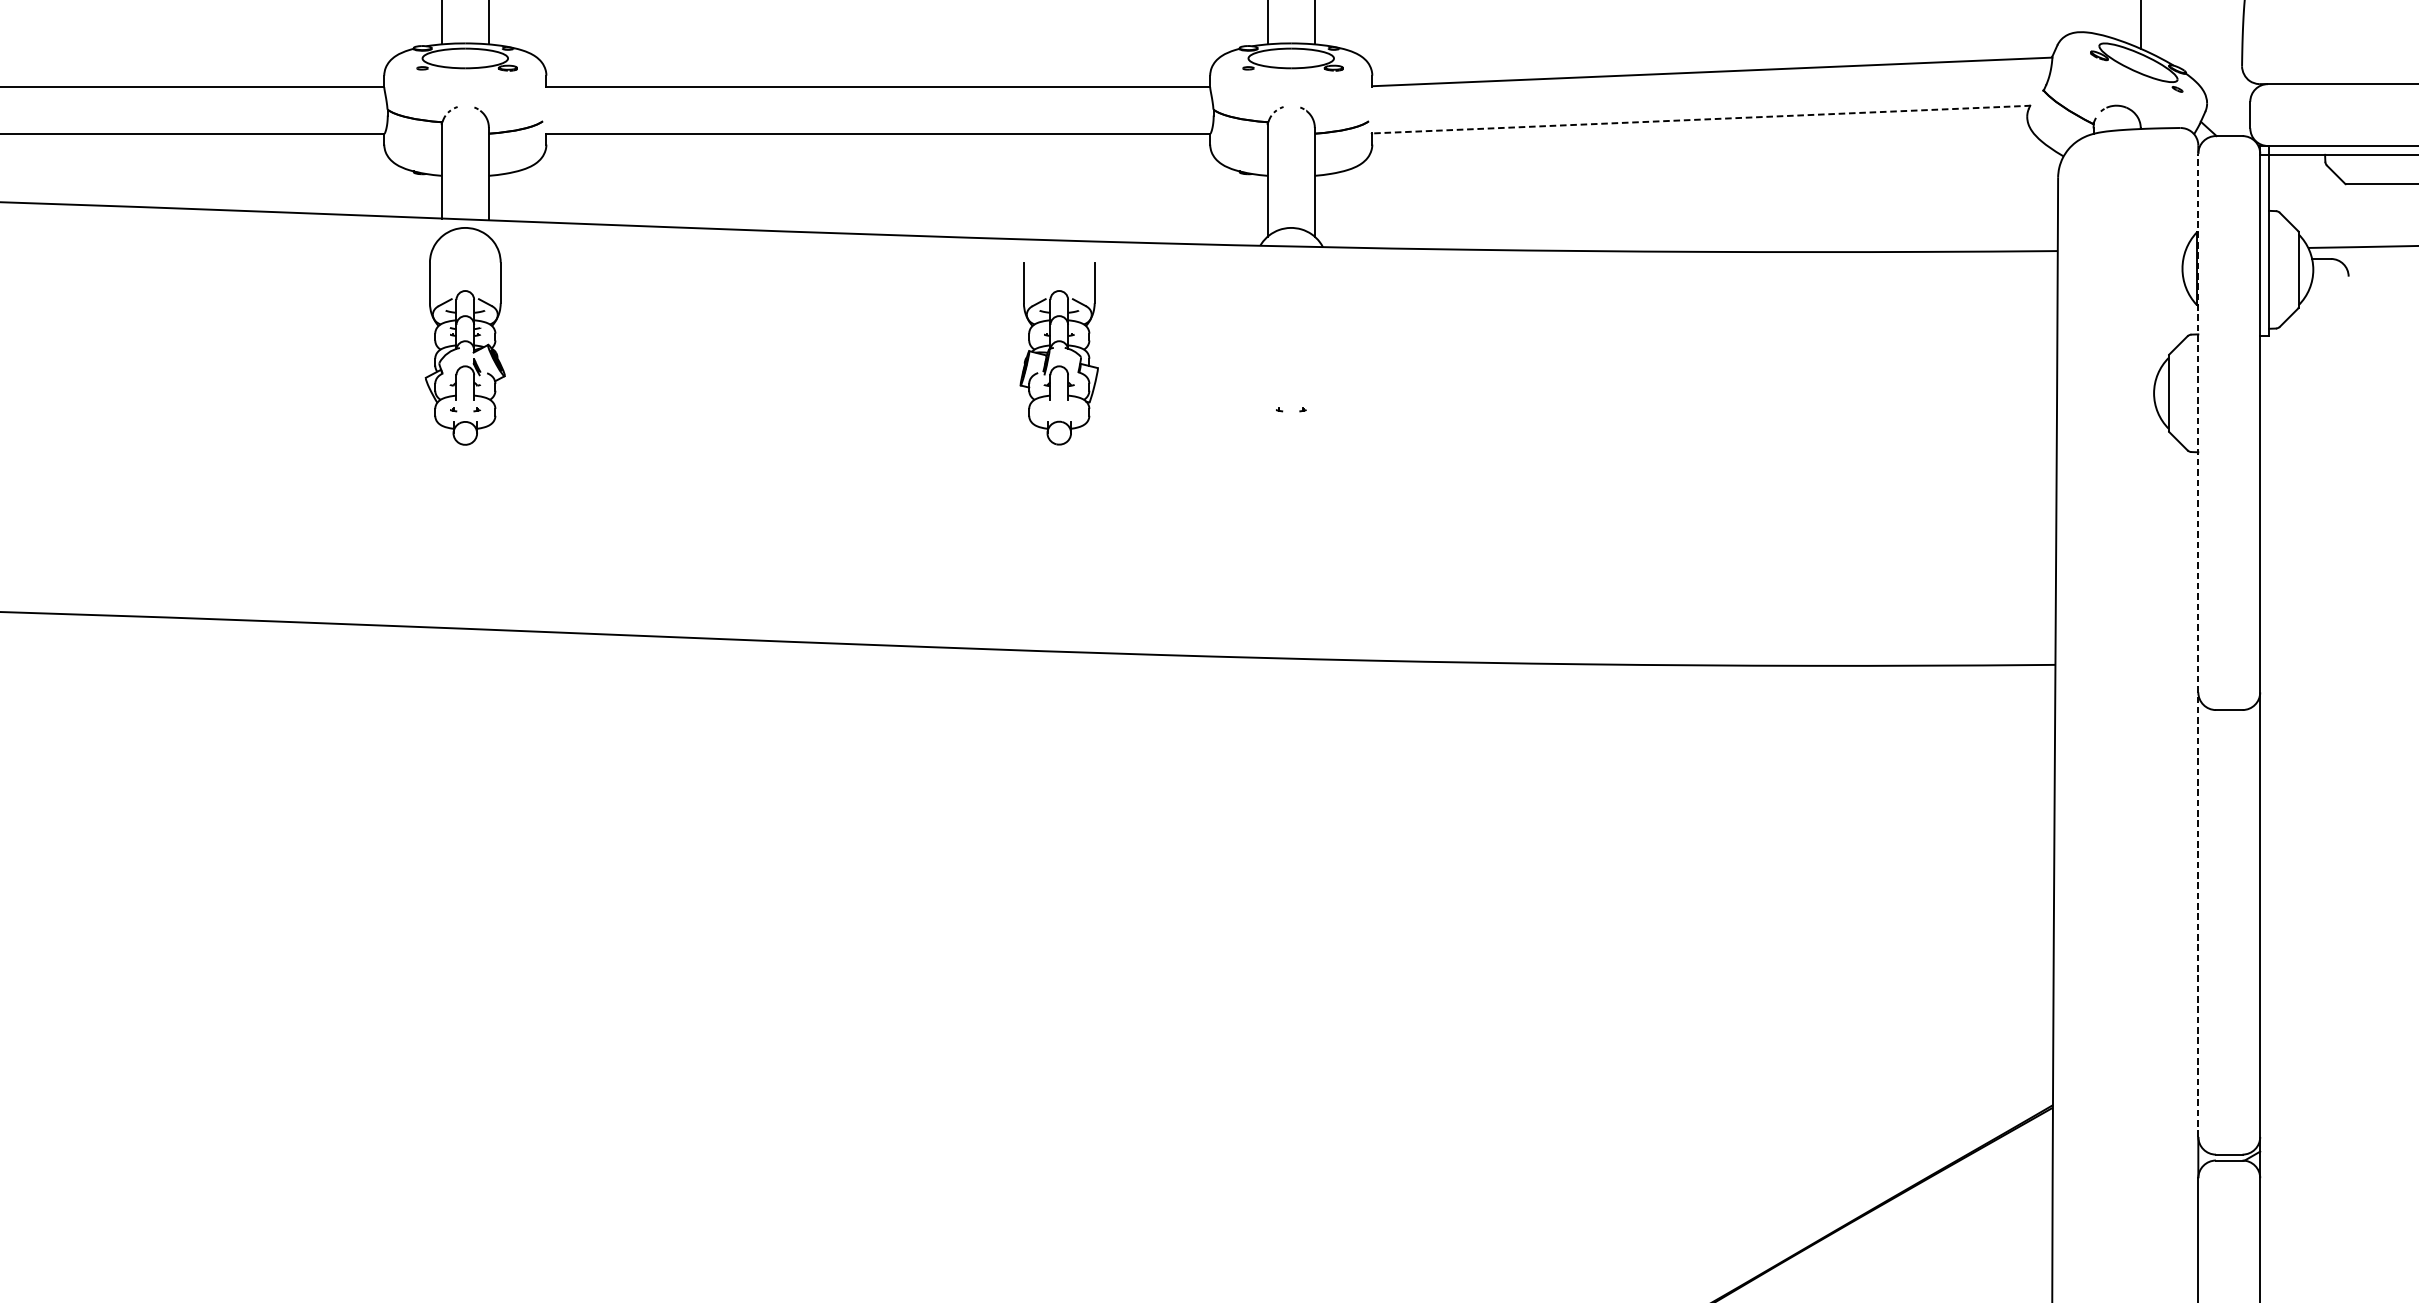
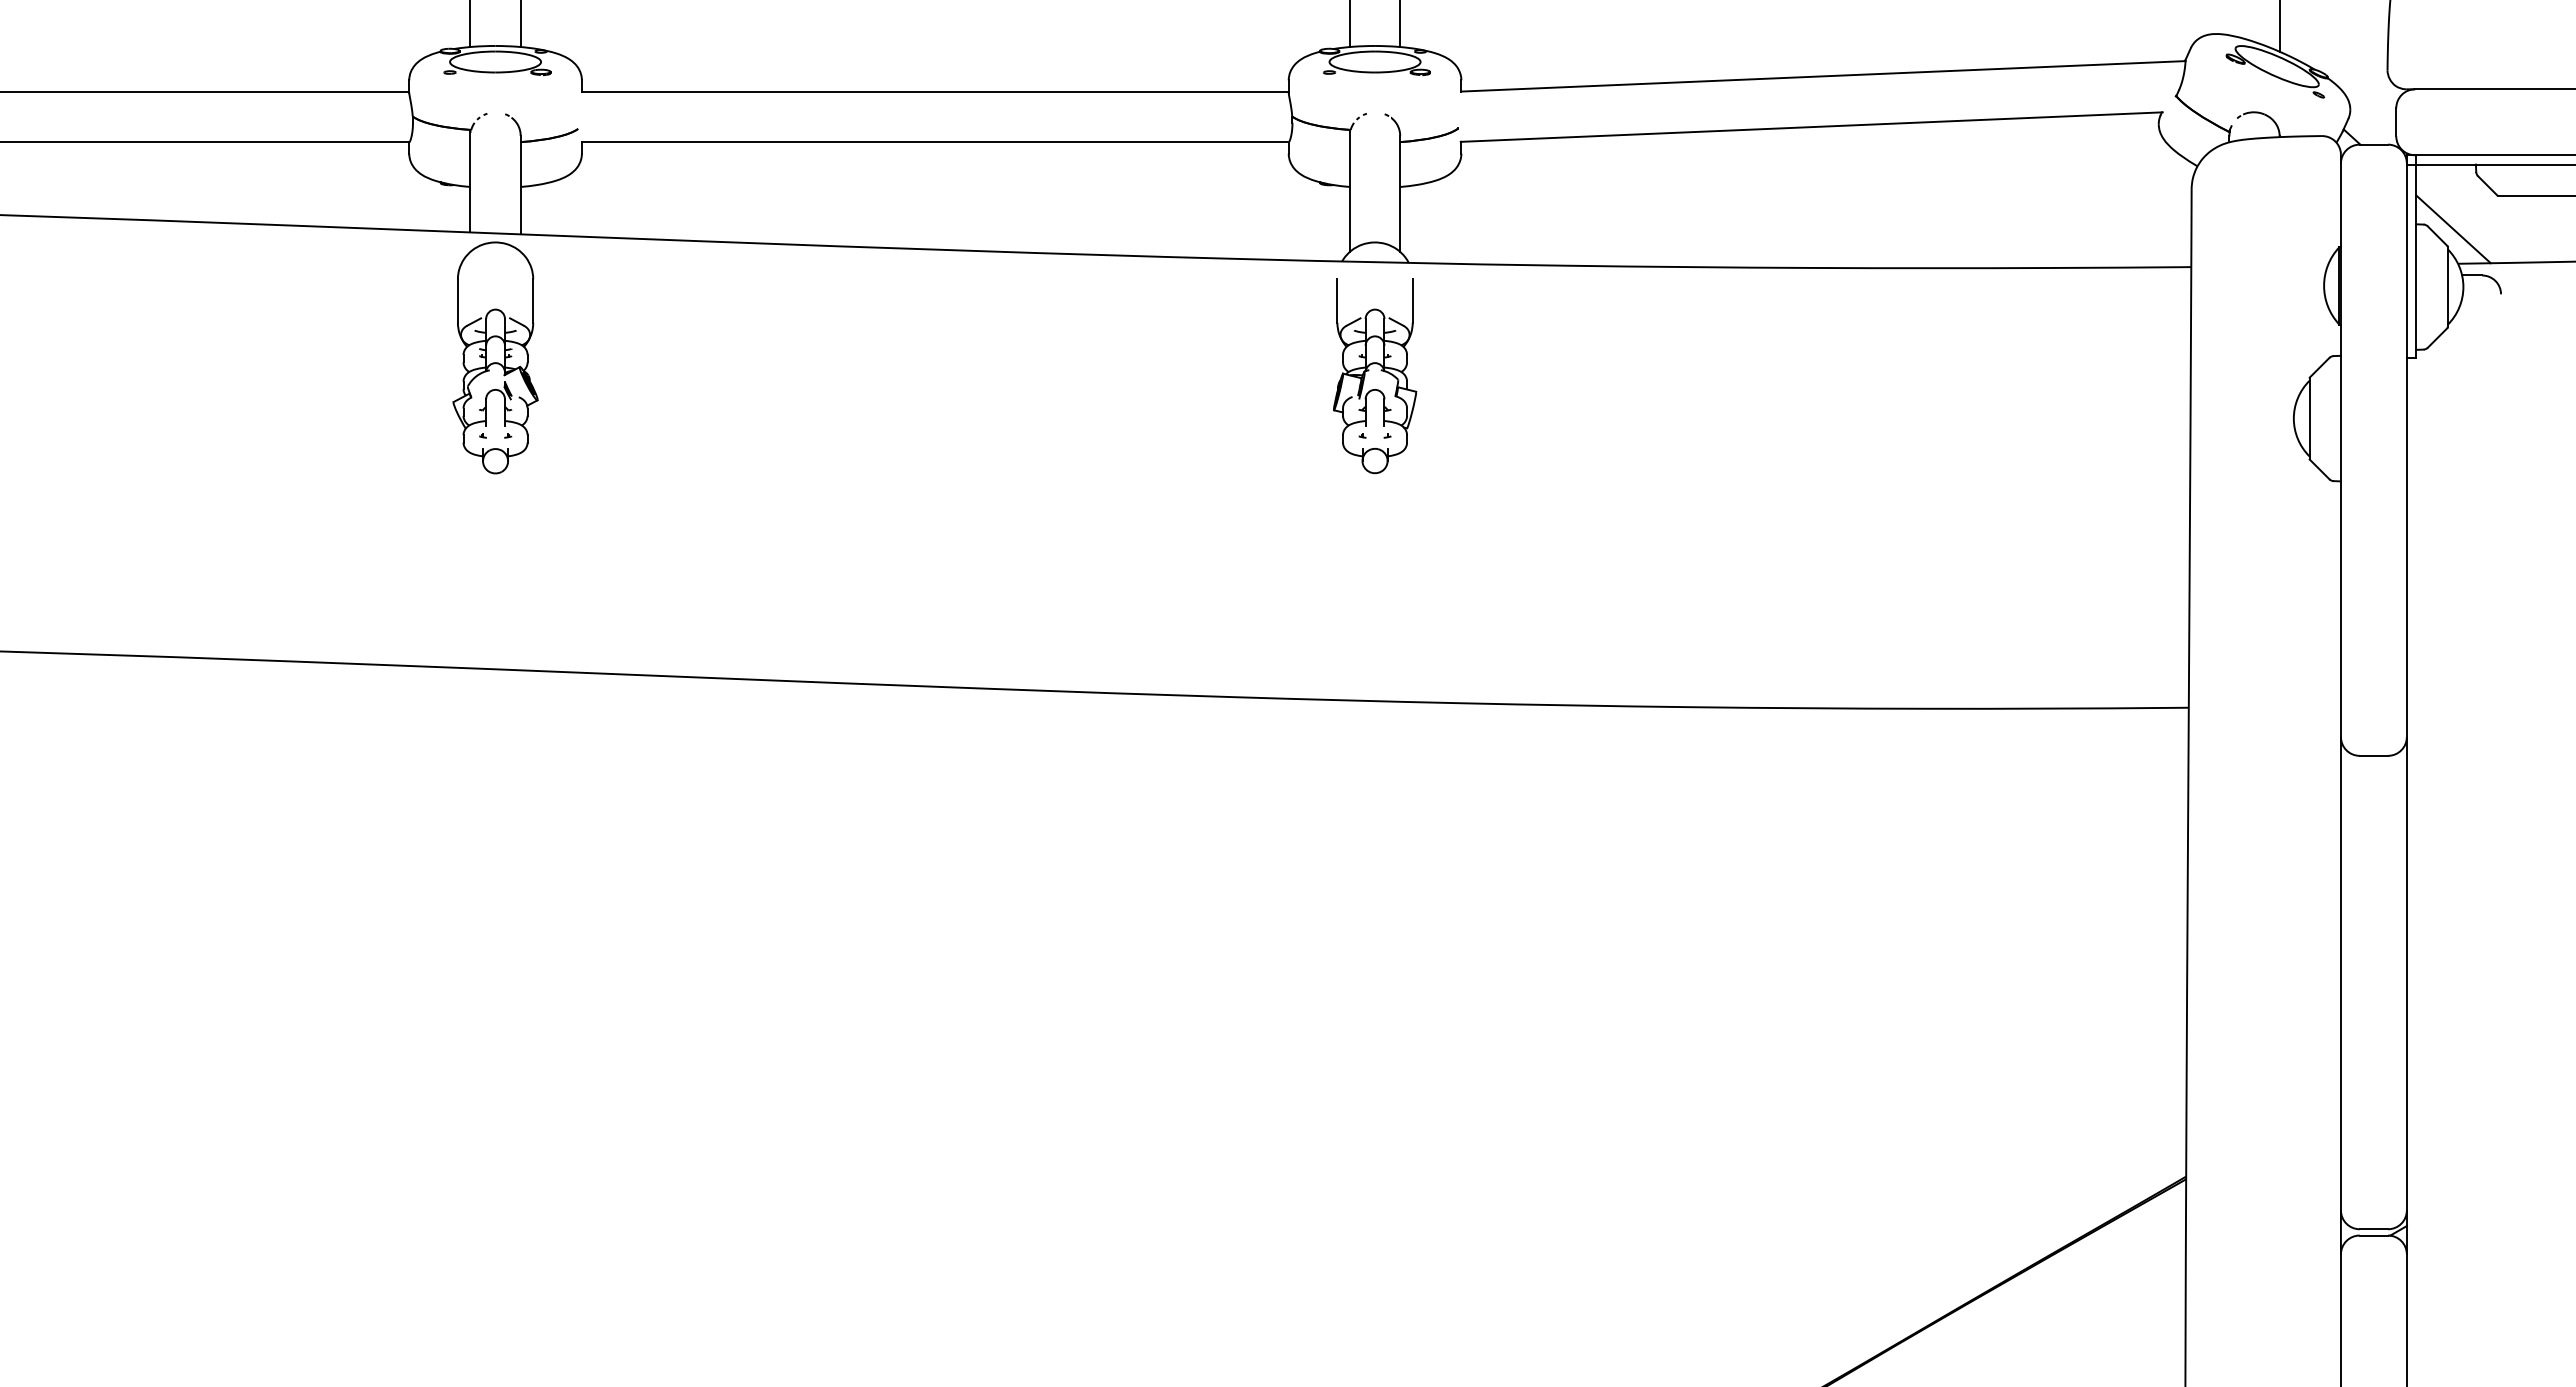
line: (1701, 119) -> (1811, 127), dashed -> solid
line: (2304, 215) -> (2453, 229), added
part: (1059, 353) -> (1375, 376), moved
line: (2197, 644) -> (2340, 686), dashed -> solid

